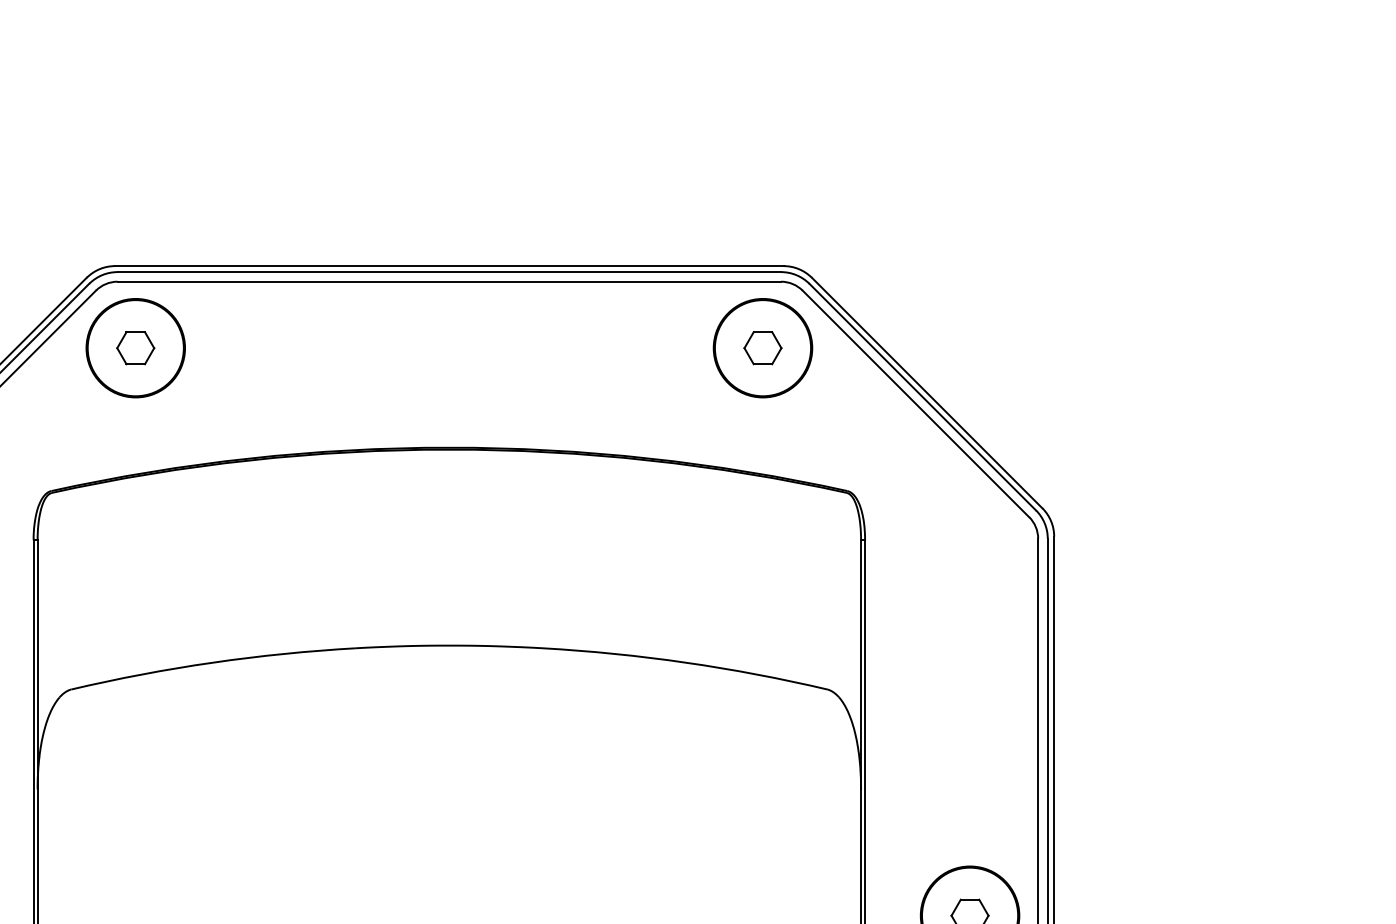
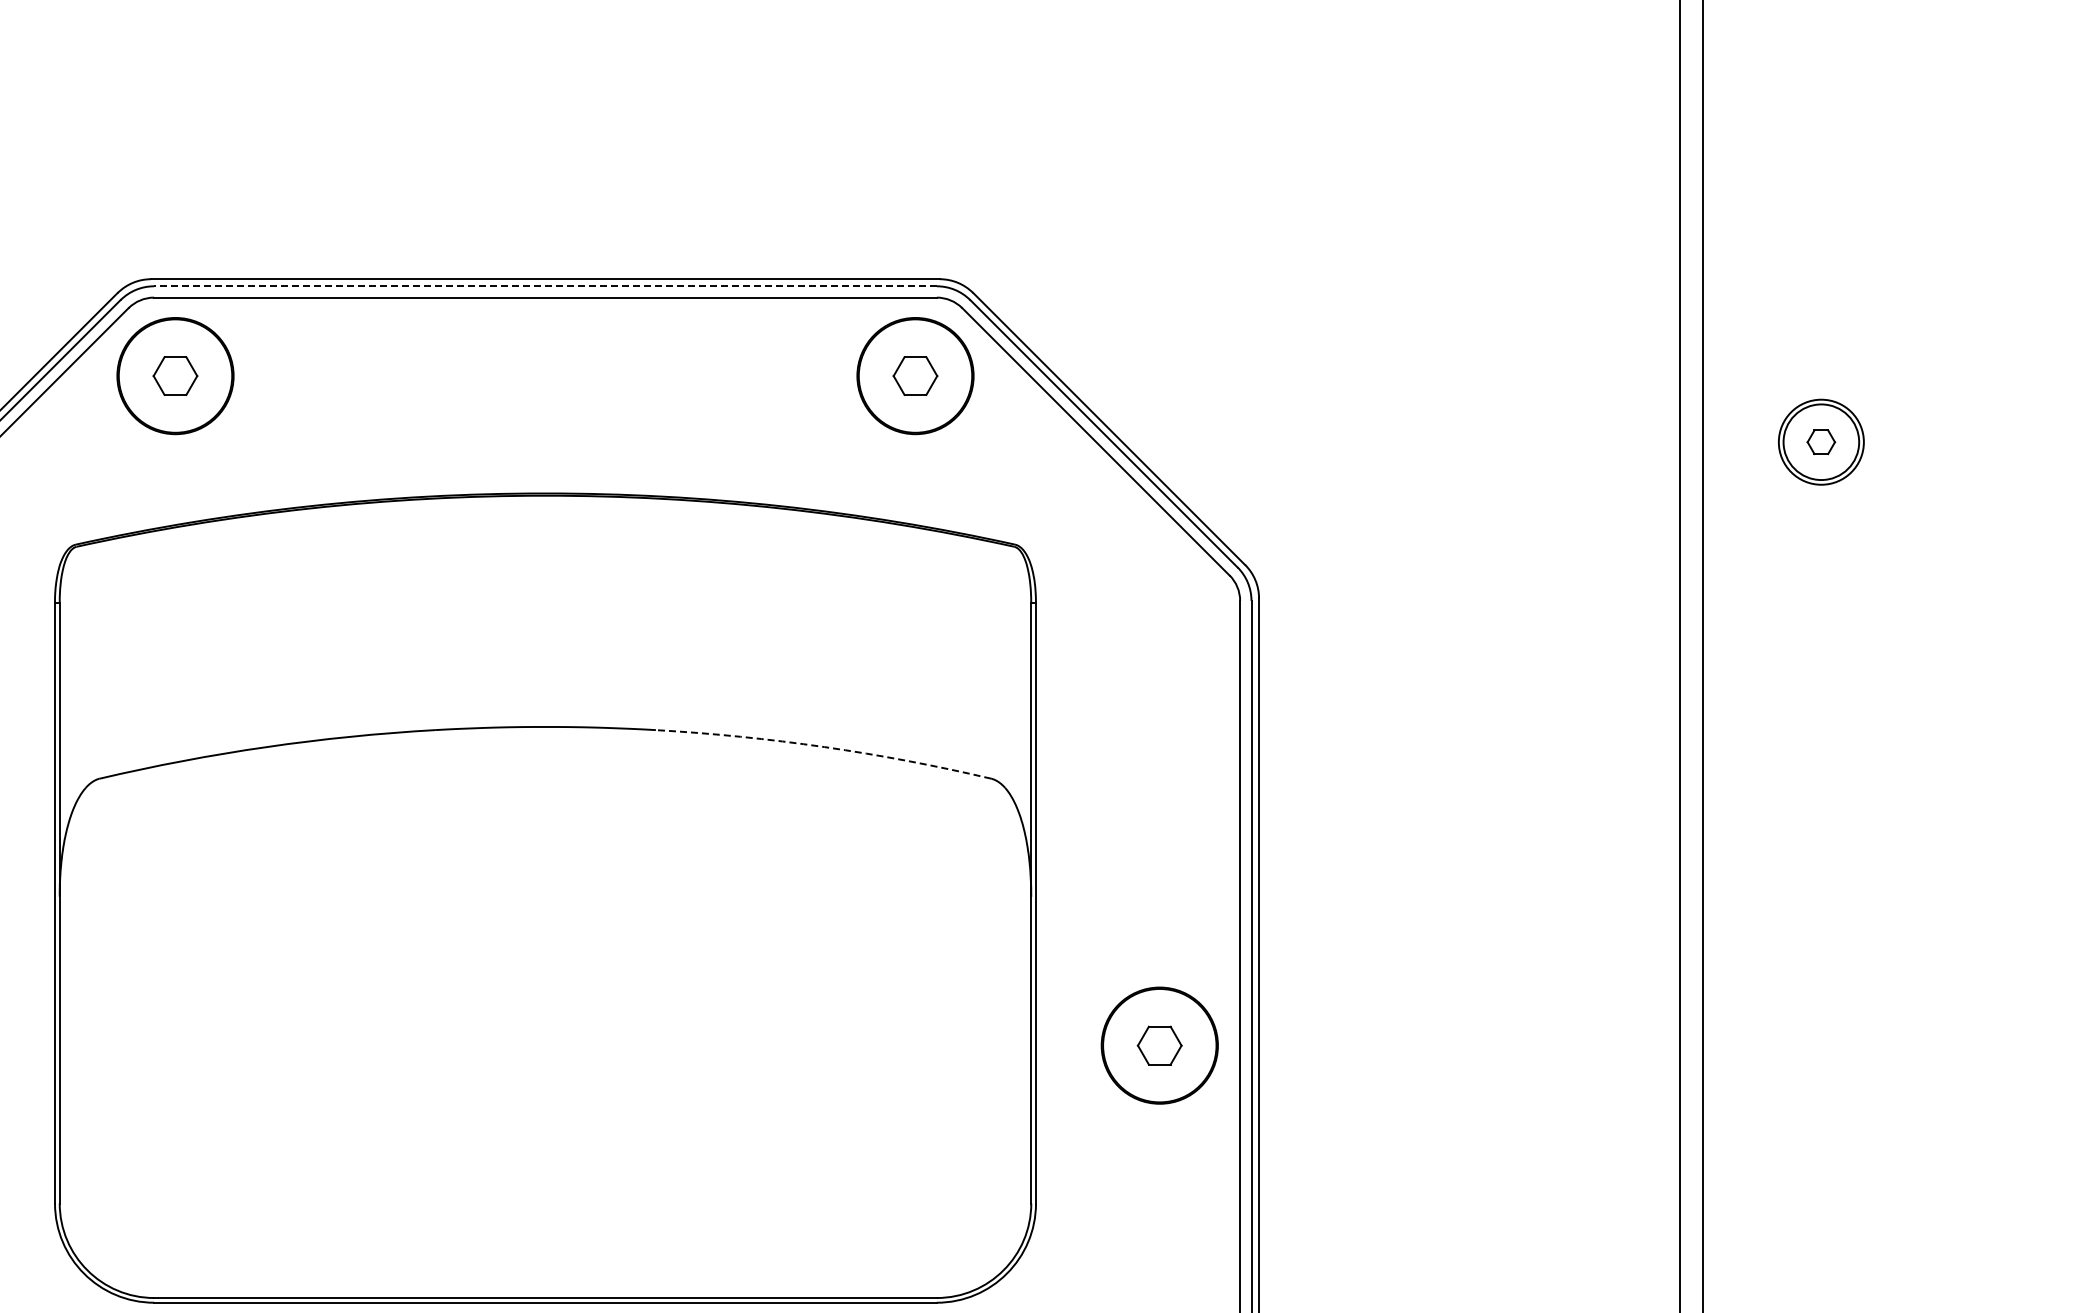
line: (448, 272) -> (544, 286), solid -> dashed
arc: (685, 663) -> (824, 747), solid -> dashed

